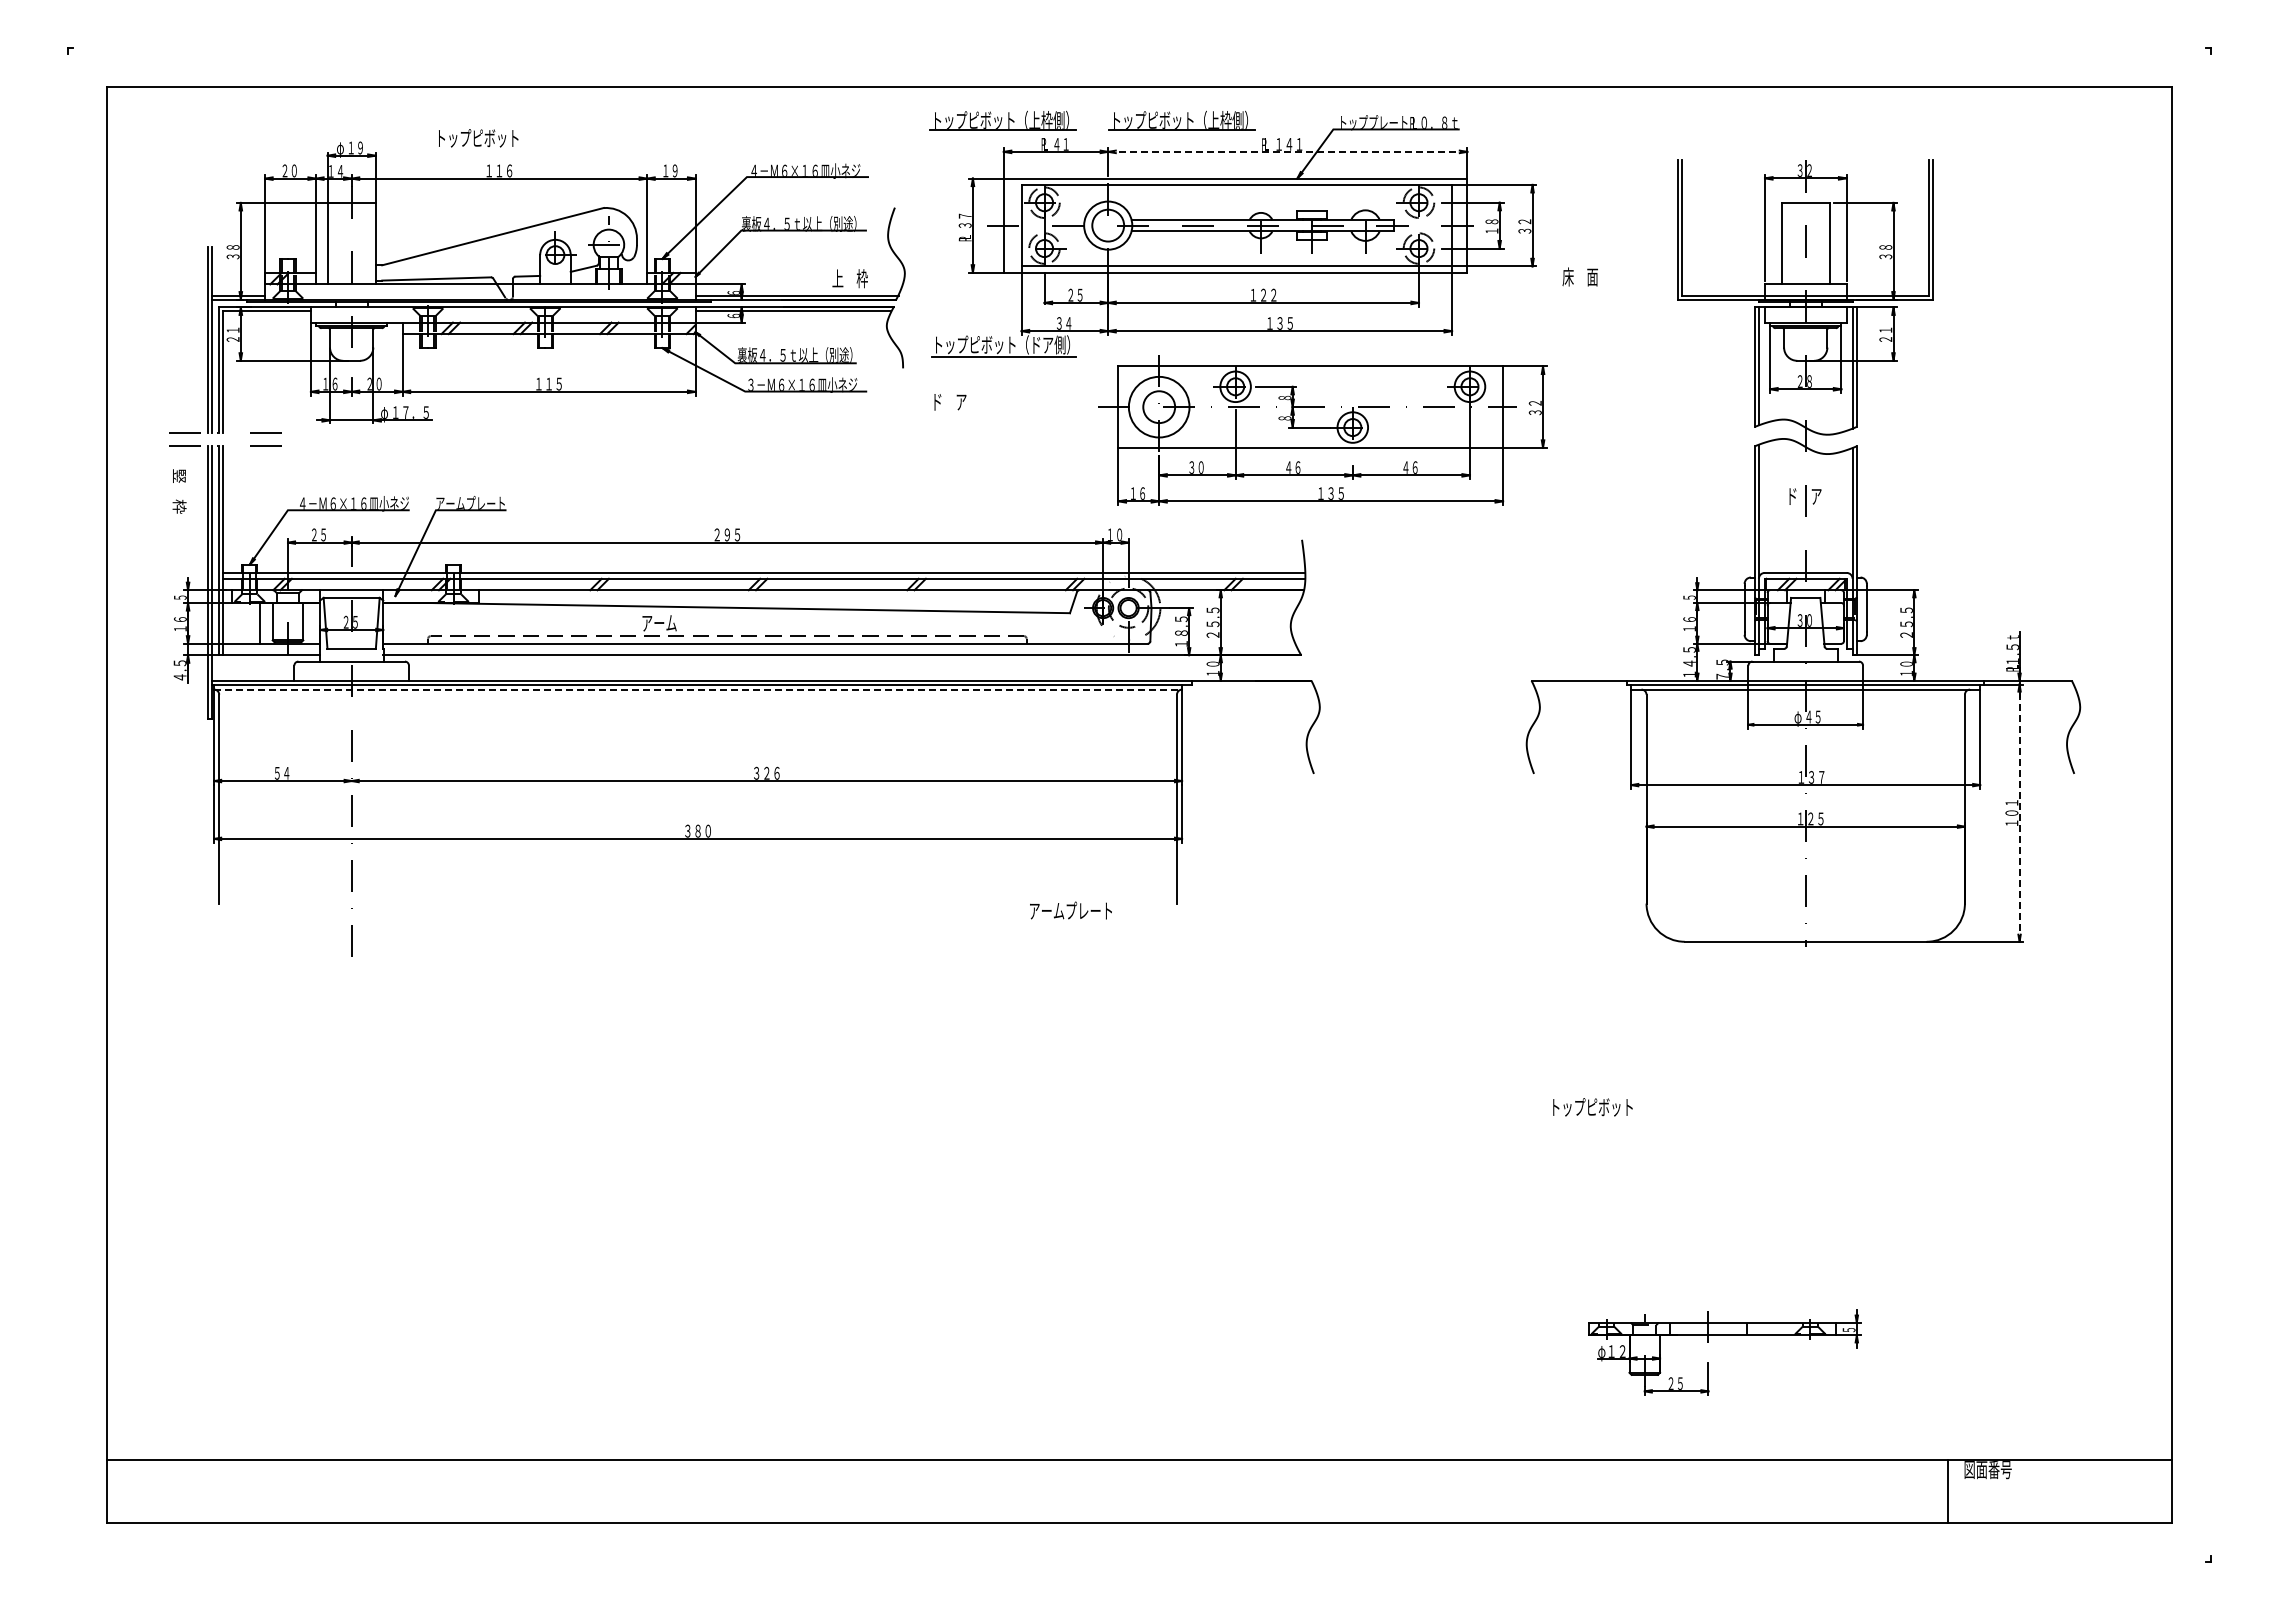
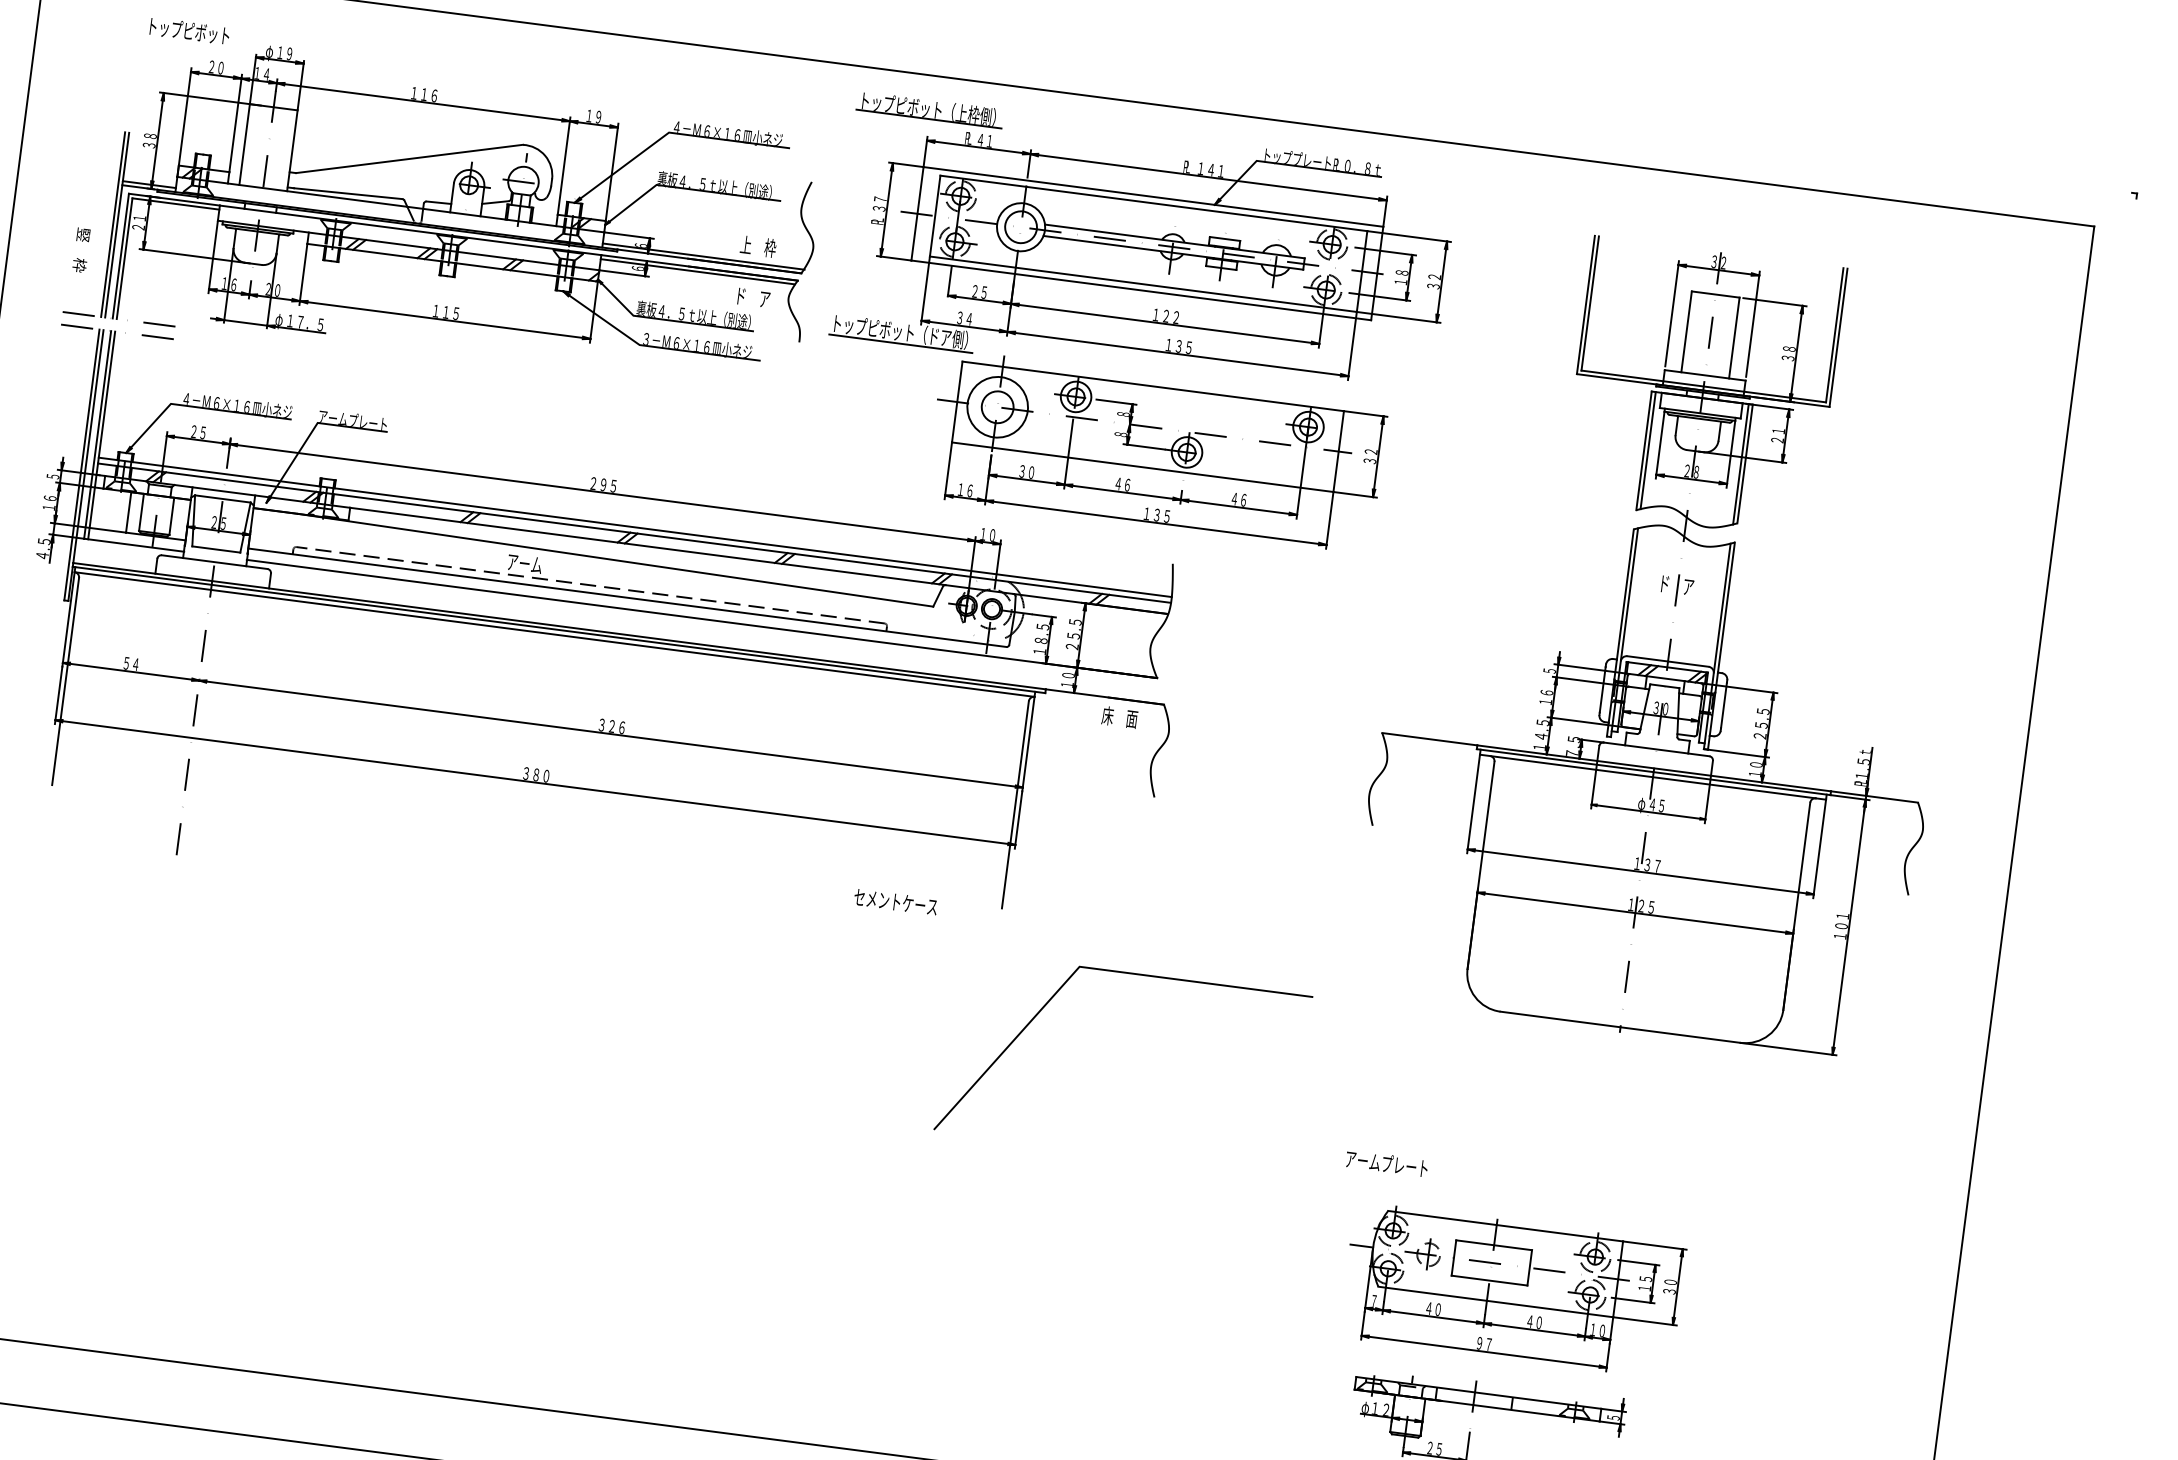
part: (1181, 120) -> (1107, 132), removed
text: (478, 138) -> (189, 31), moved
line: (1287, 151) -> (1208, 176), dashed -> solid
text: (1579, 276) -> (1119, 716), moved
text: (950, 402) -> (753, 298), moved
part: (1322, 430) -> (1156, 451), moved
text: (179, 491) -> (81, 250), moved
line: (698, 689) -> (555, 634), dashed -> solid
line: (2019, 813) -> (1849, 927), dashed -> solid
text: (1070, 910) -> (895, 901), アームプレート -> セメントケース
line: (1317, 952) -> (1134, 975), added
text: (1585, 1107) -> (1380, 1163), トップピボット -> アームプレート
part: (1732, 1216) -> (1512, 1290), added

